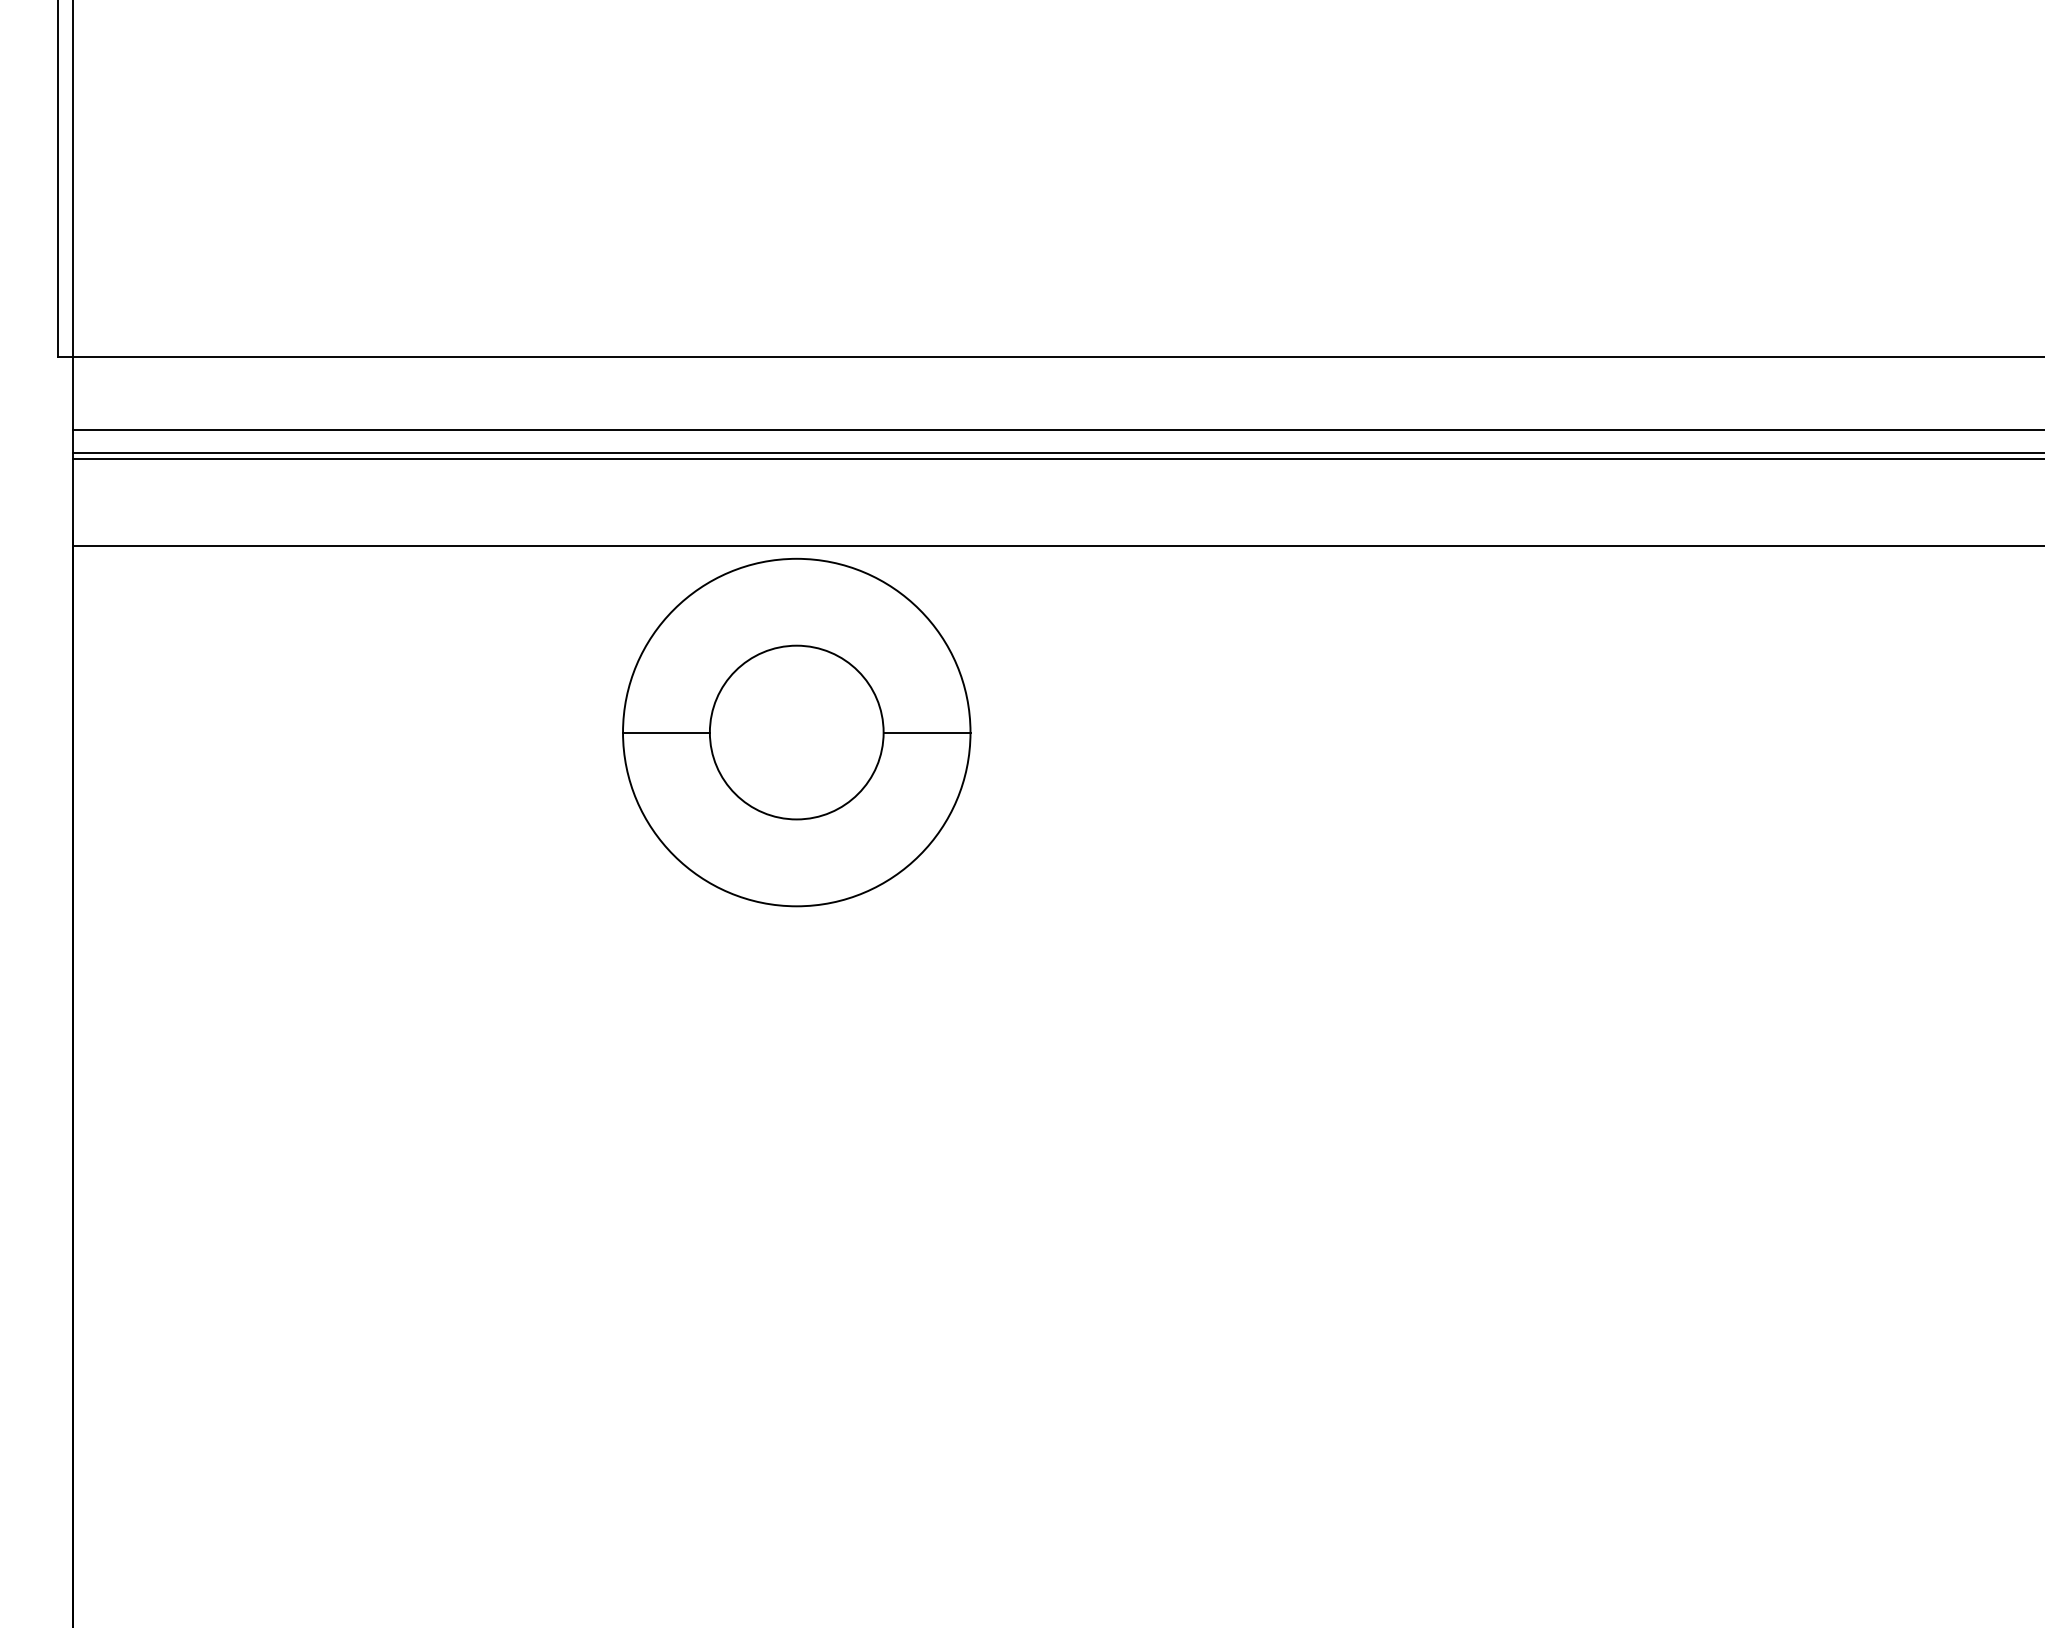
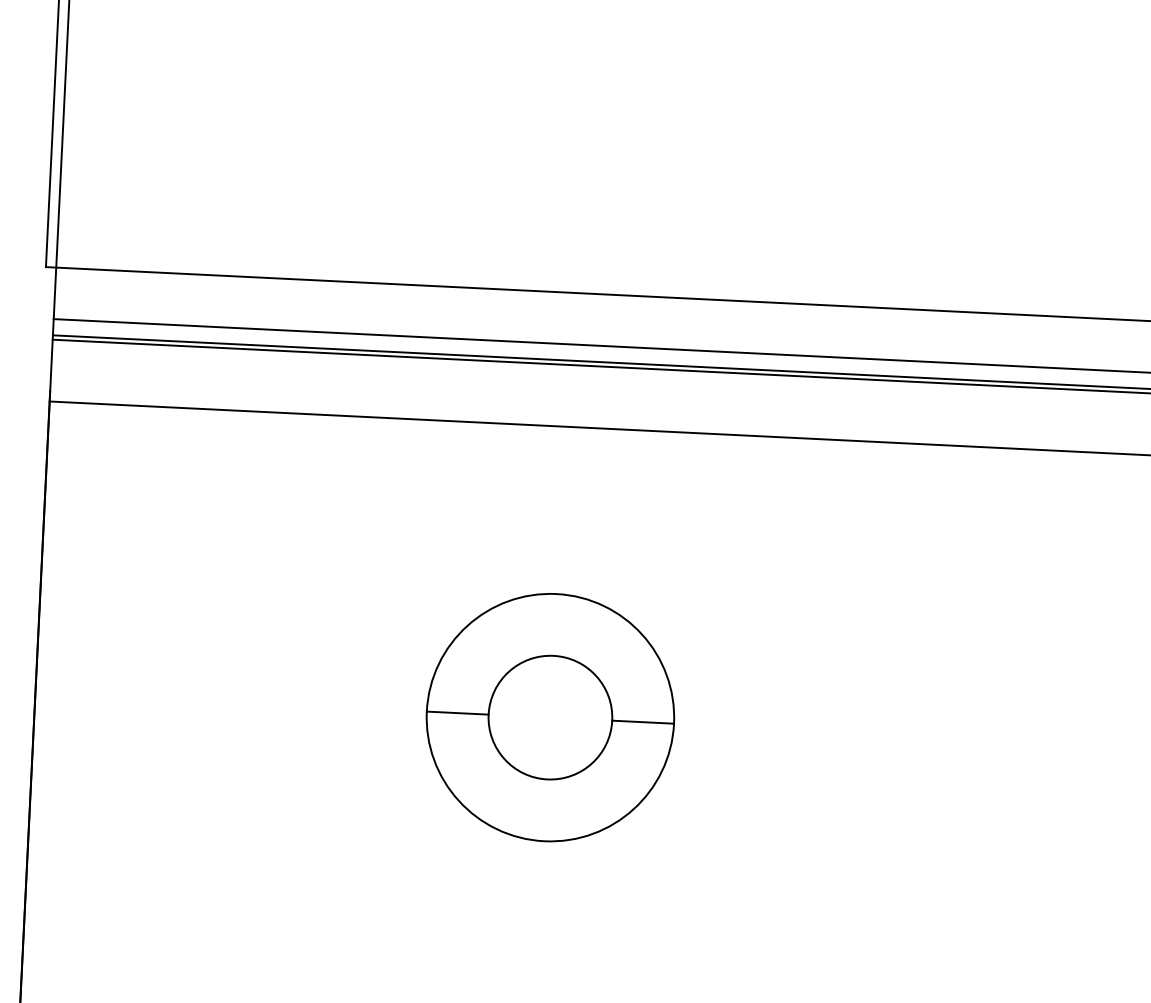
part: (796, 732) -> (550, 717), moved

